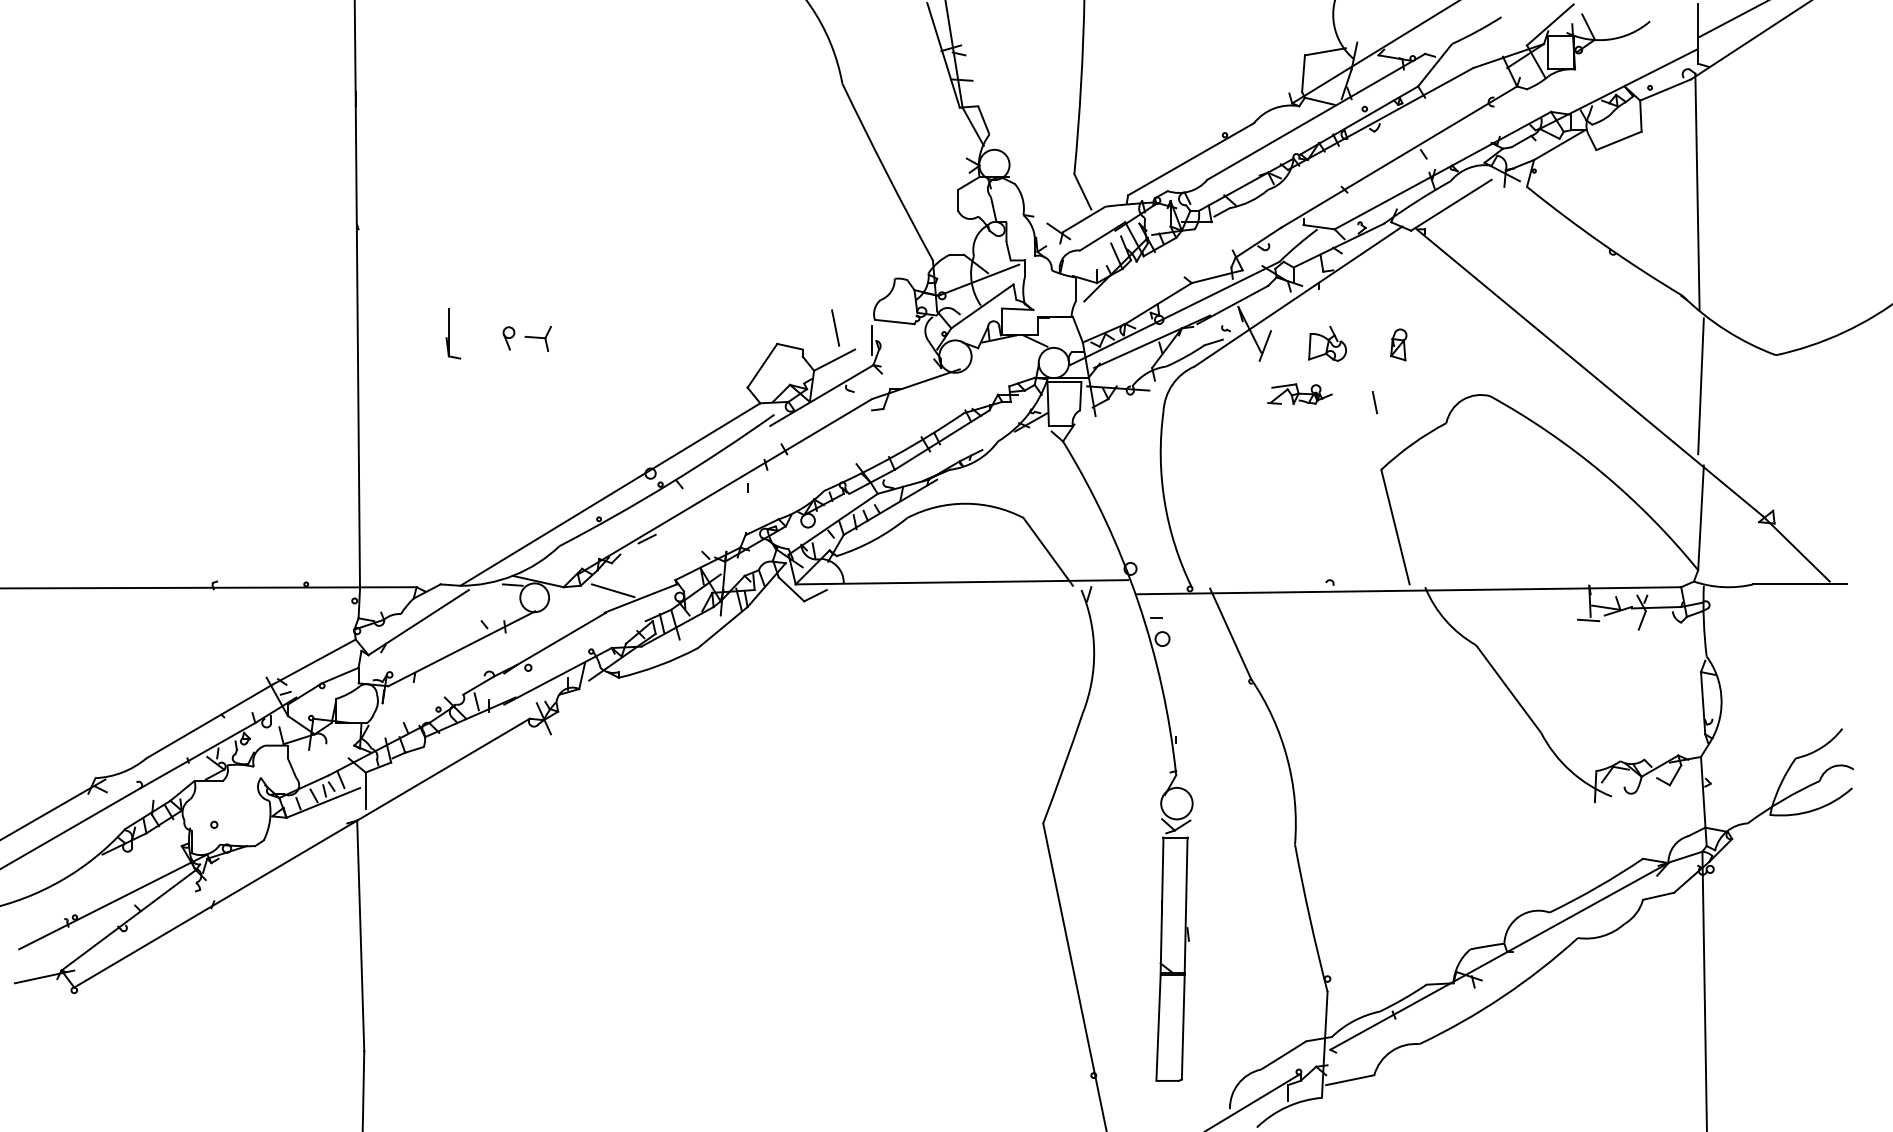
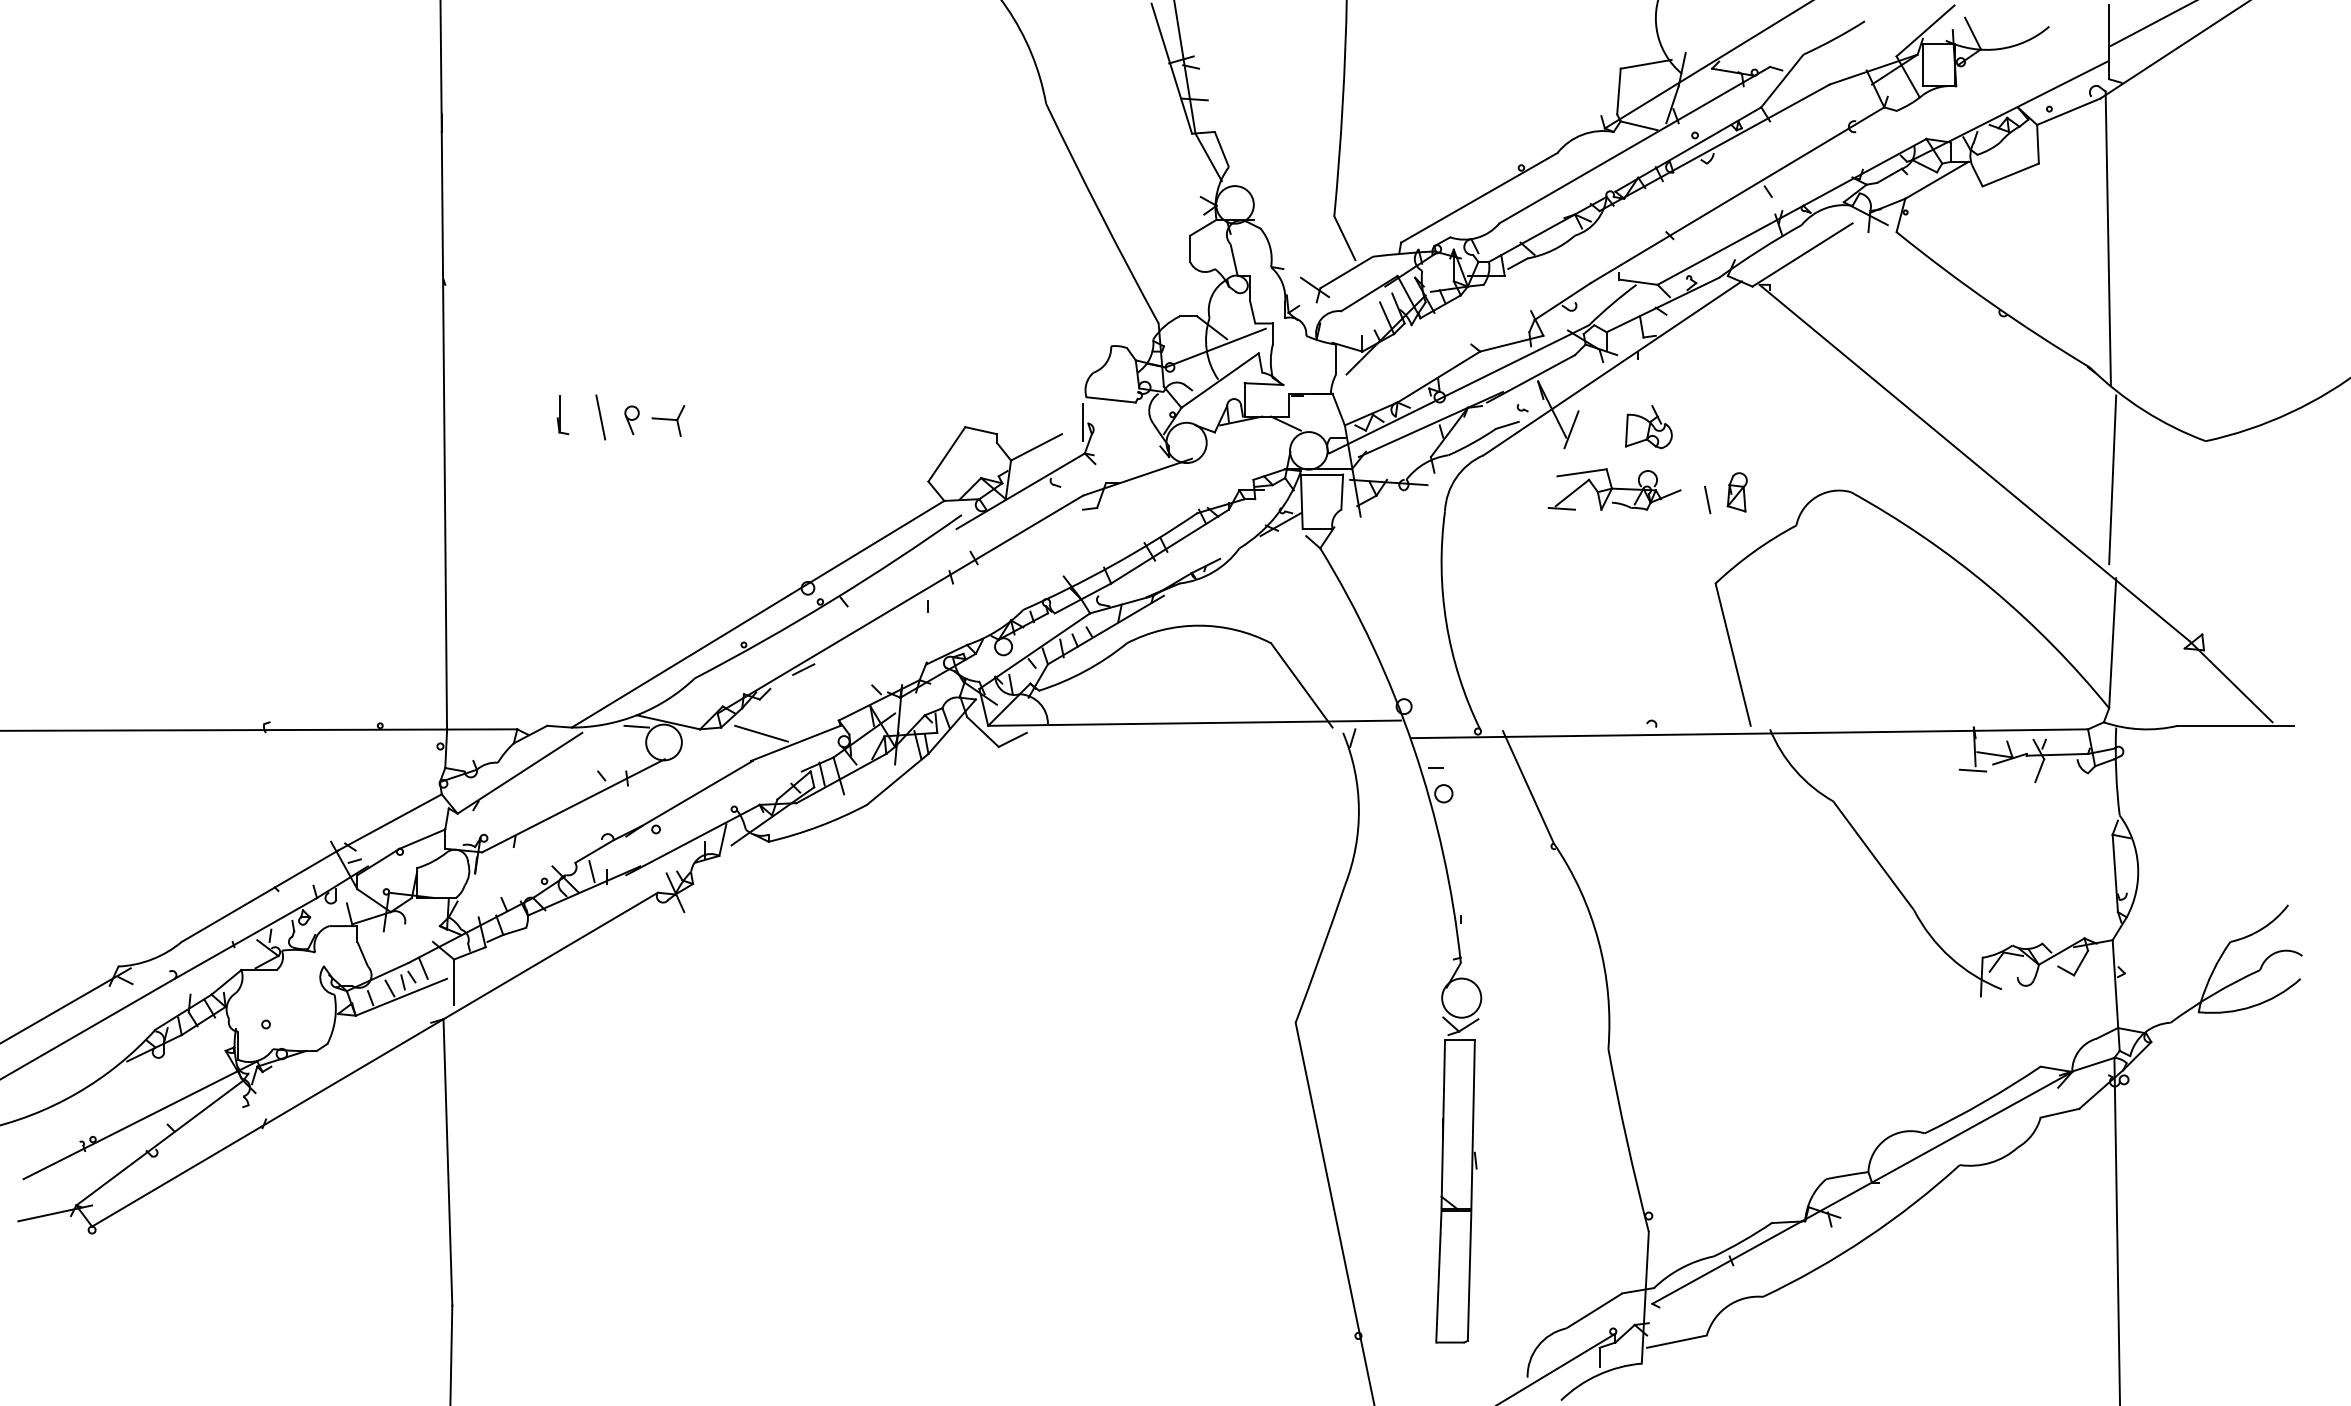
line: (835, 328) -> (600, 417), moved
part: (452, 334) -> (562, 415), size x0.62
part: (1398, 345) -> (1736, 492), moved
part: (1299, 394) -> (1614, 489), size x1.67

